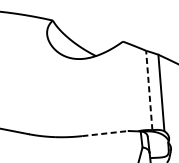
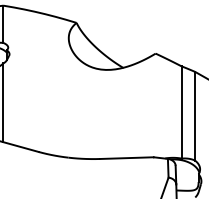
line: (149, 89) -> (181, 111), dashed -> solid
line: (105, 133) -> (127, 158), dashed -> solid

